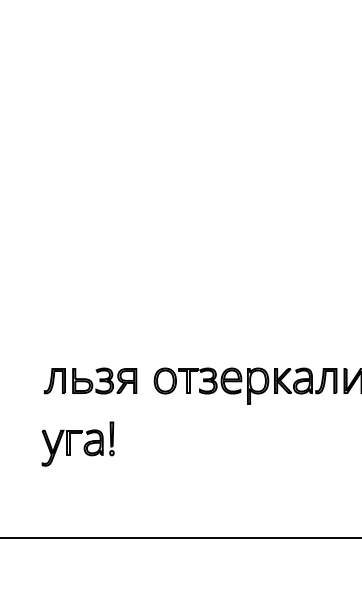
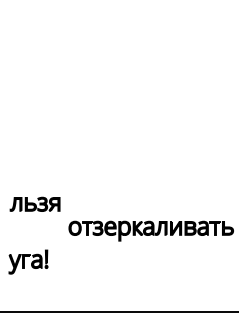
part: (89, 379) -> (34, 203), moved

